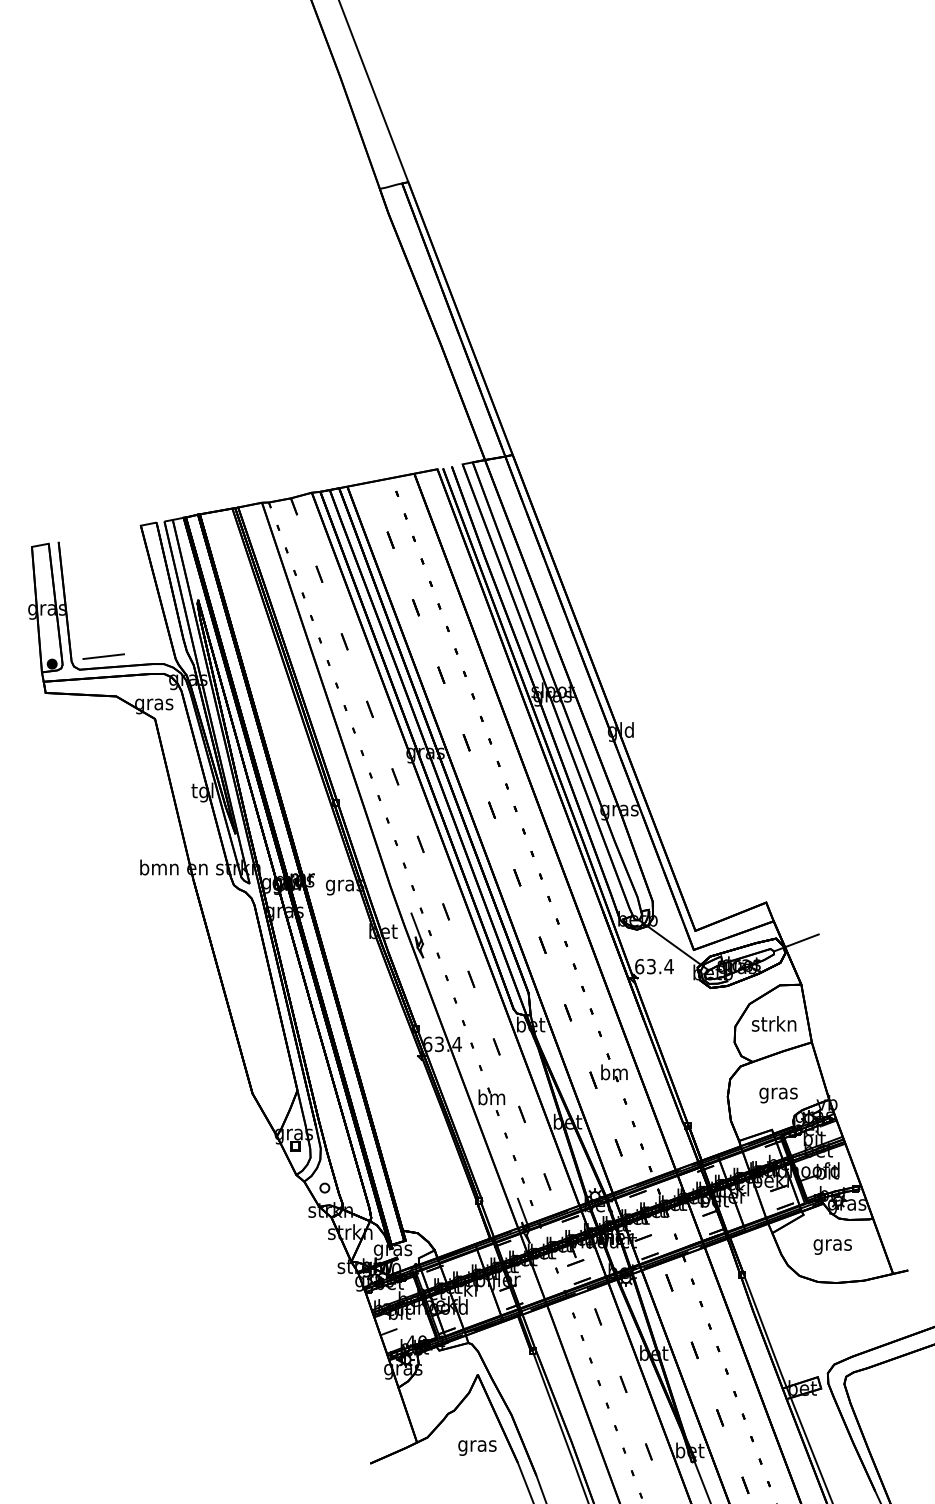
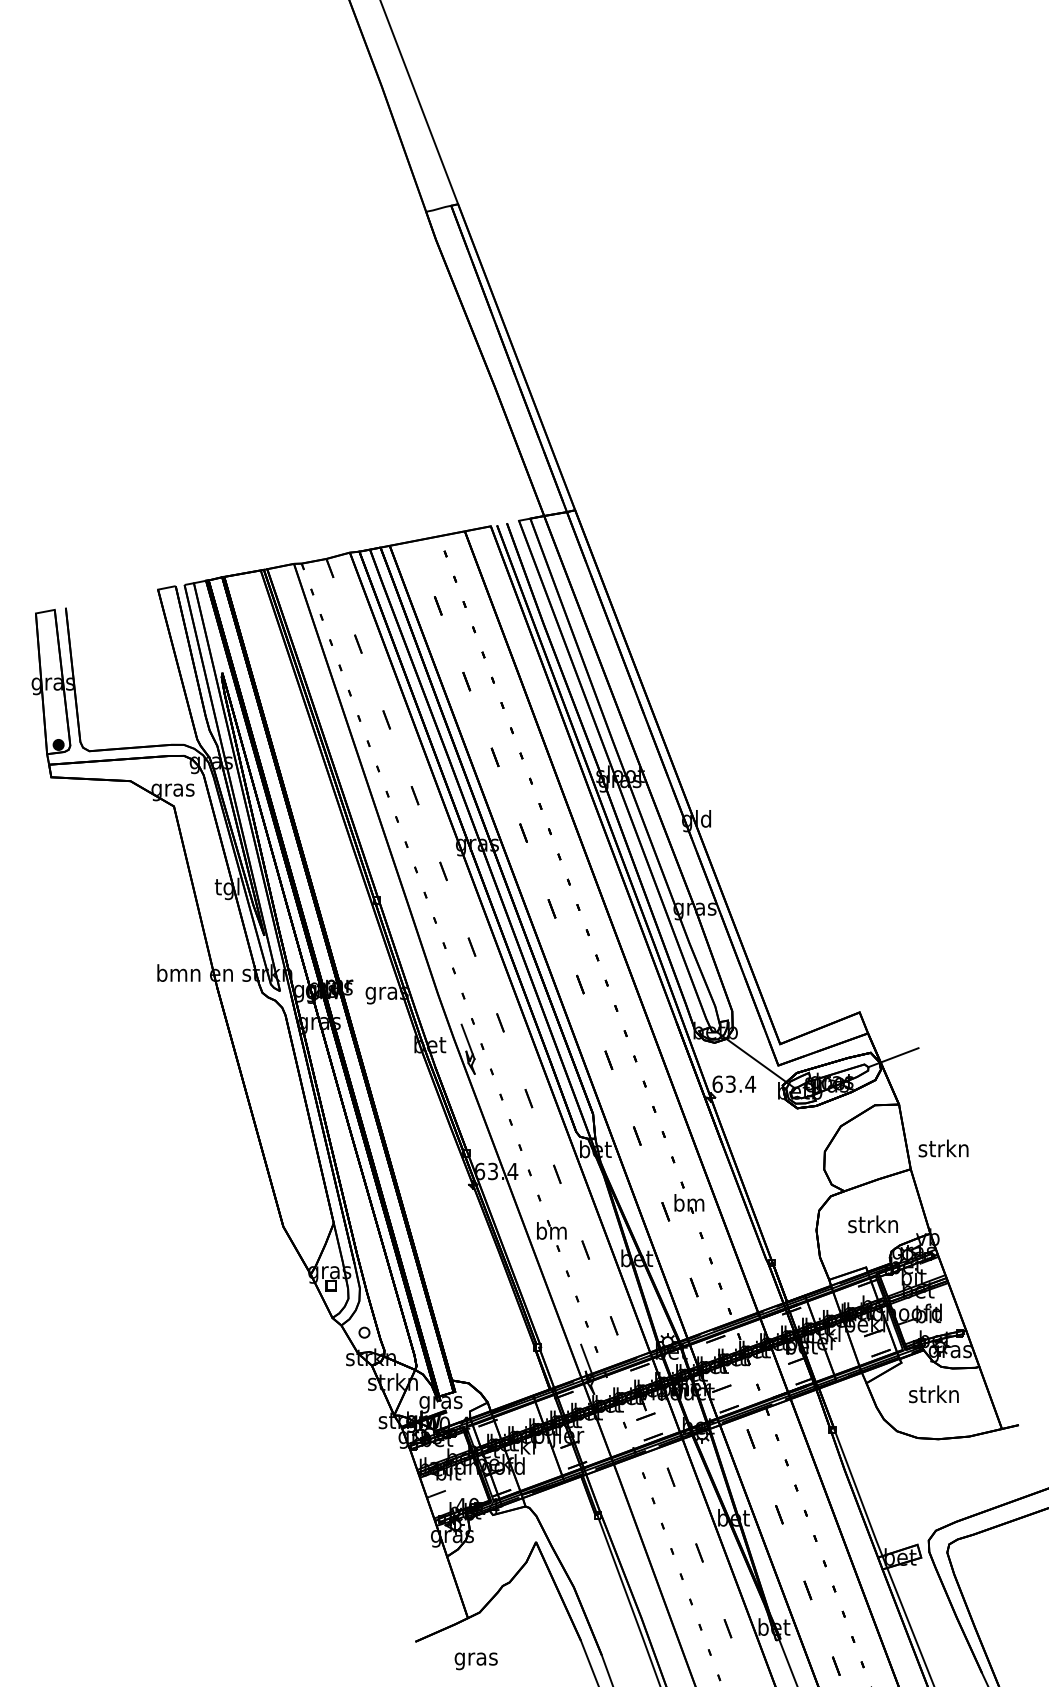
line: (103, 656) -> (116, 736), removed
text: (773, 1023) -> (942, 1148), moved
text: (778, 1093) -> (873, 1226), gras -> strkn
text: (832, 1244) -> (933, 1395), gras -> strkn
text: (477, 1447) -> (476, 1660), moved

